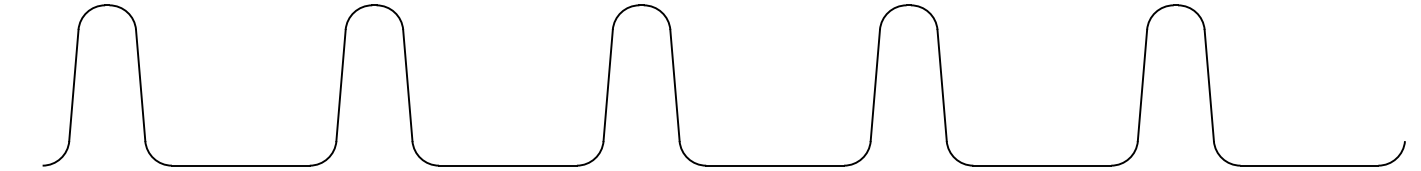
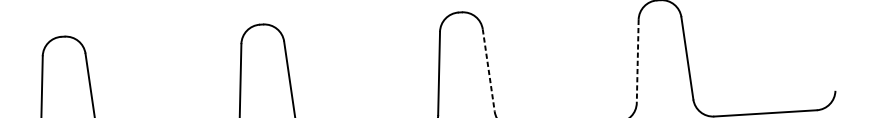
line: (942, 85) -> (489, 70), solid -> dashed
line: (1142, 85) -> (637, 61), solid -> dashed

